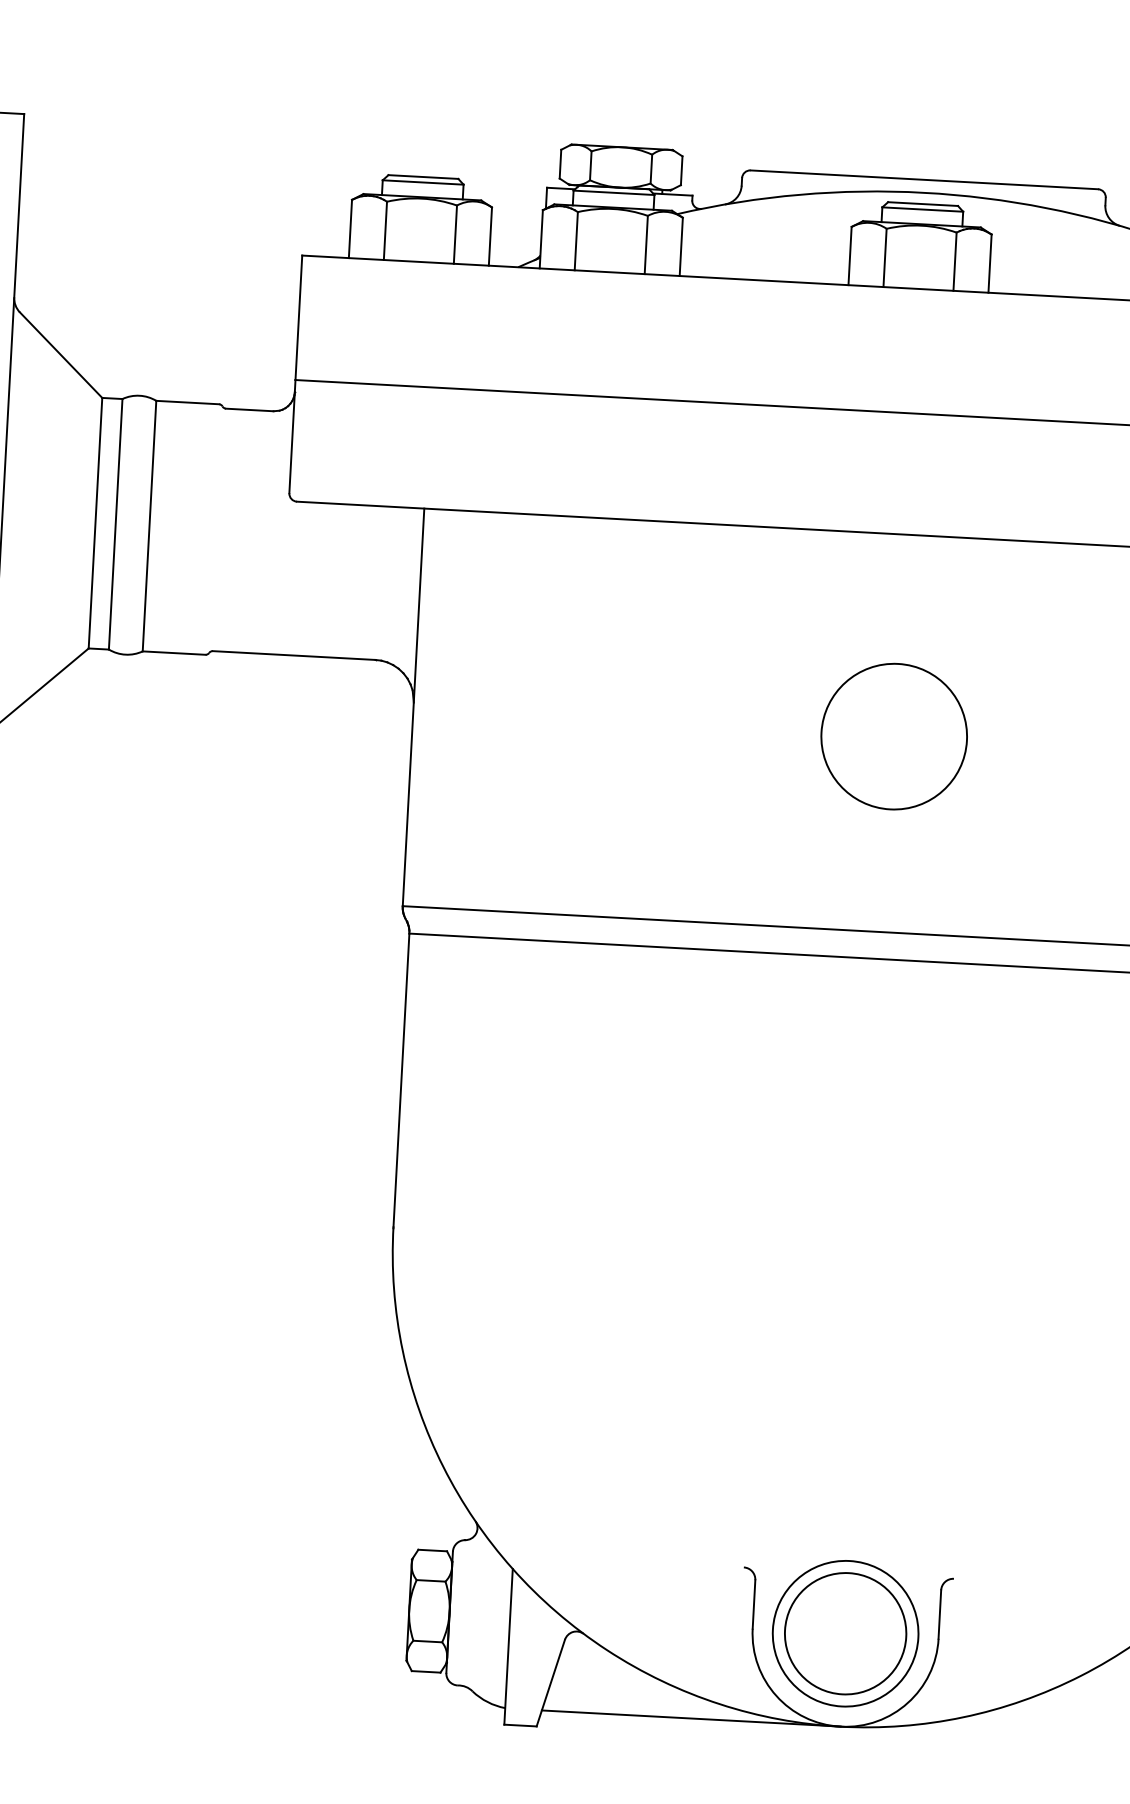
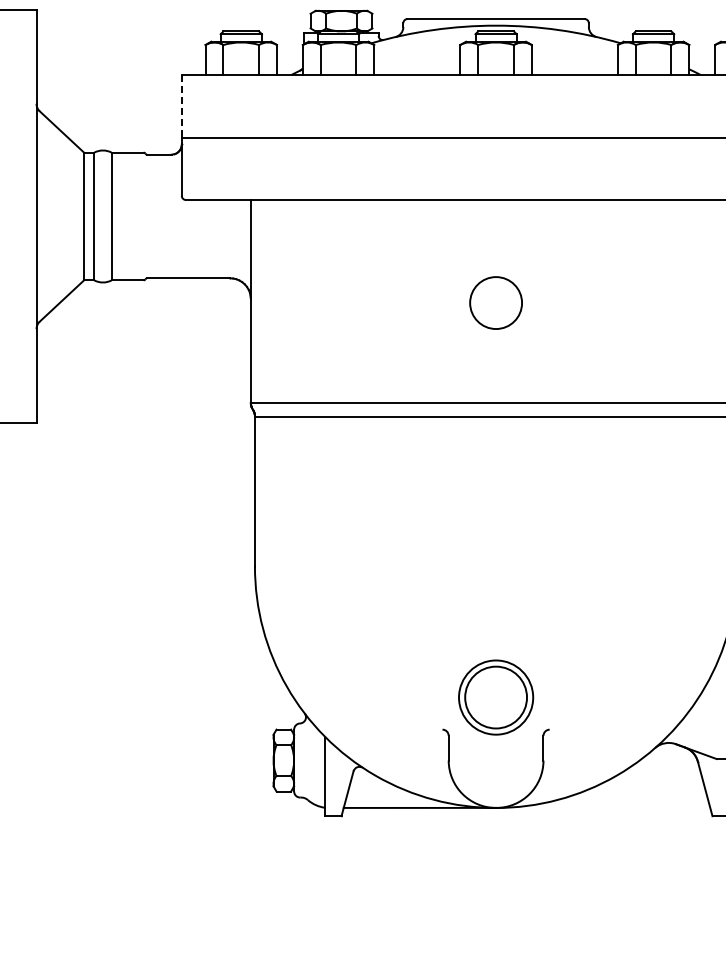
line: (298, 317) -> (181, 106), solid -> dashed
circle: (895, 735) -> (496, 302), size x0.7
part: (846, 1633) -> (496, 697), moved

